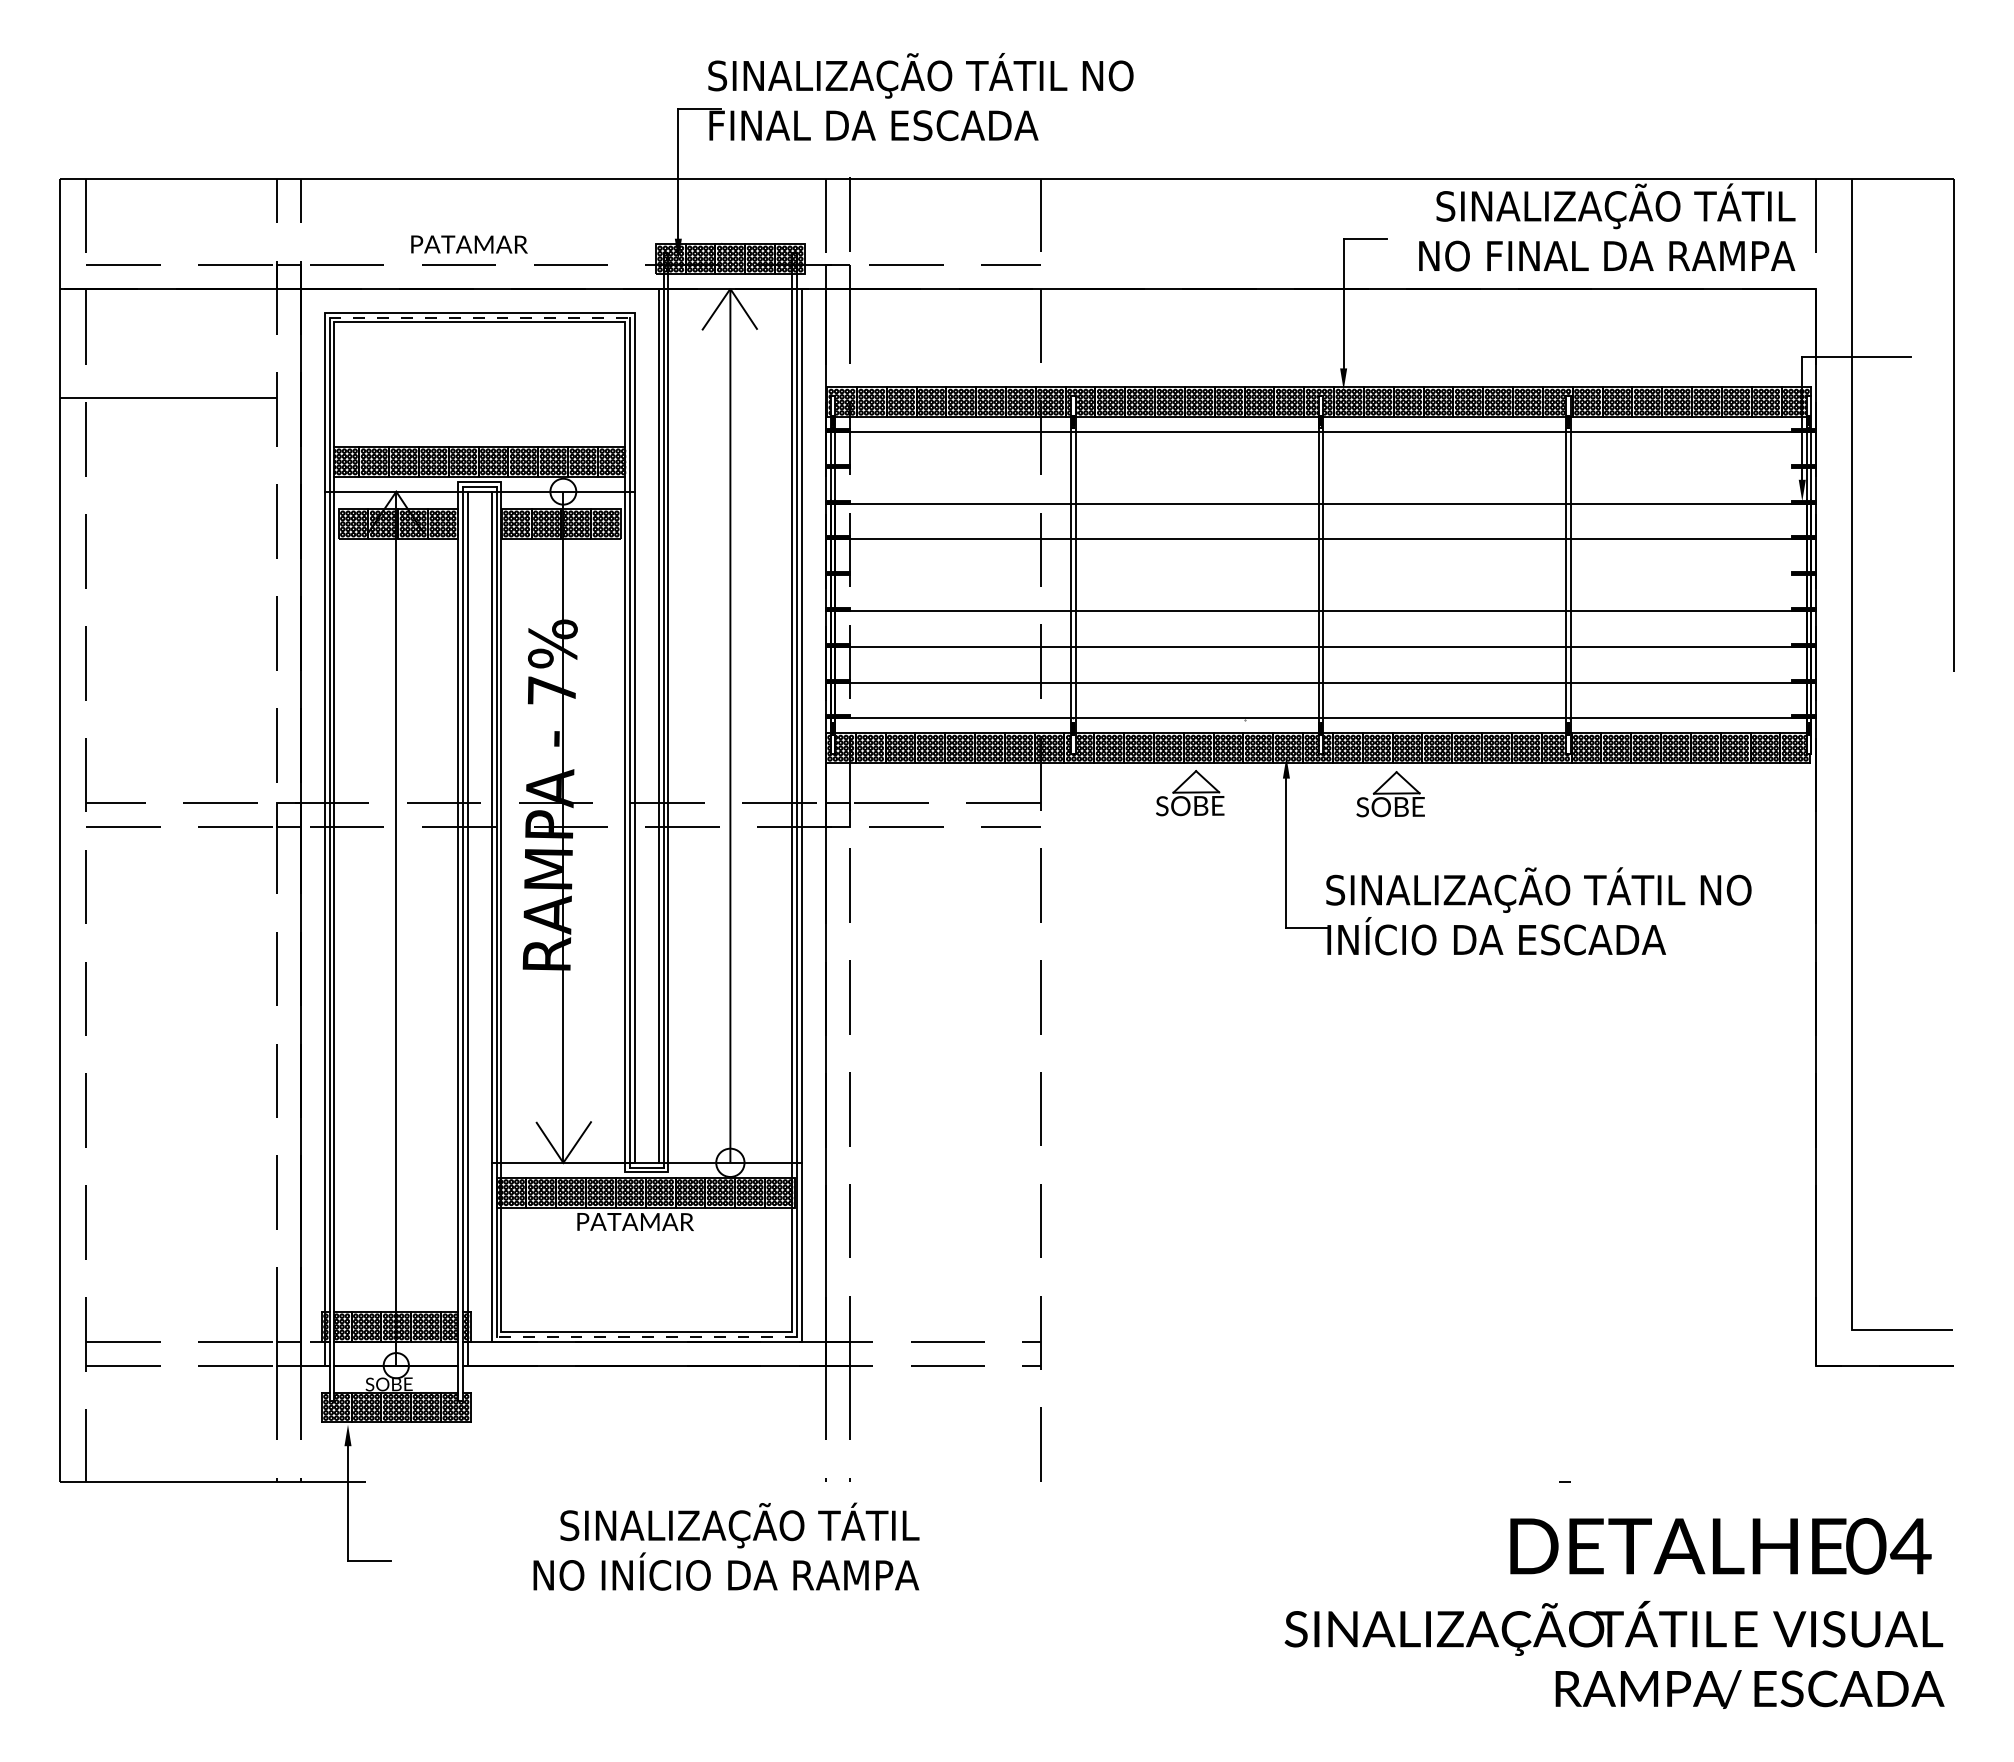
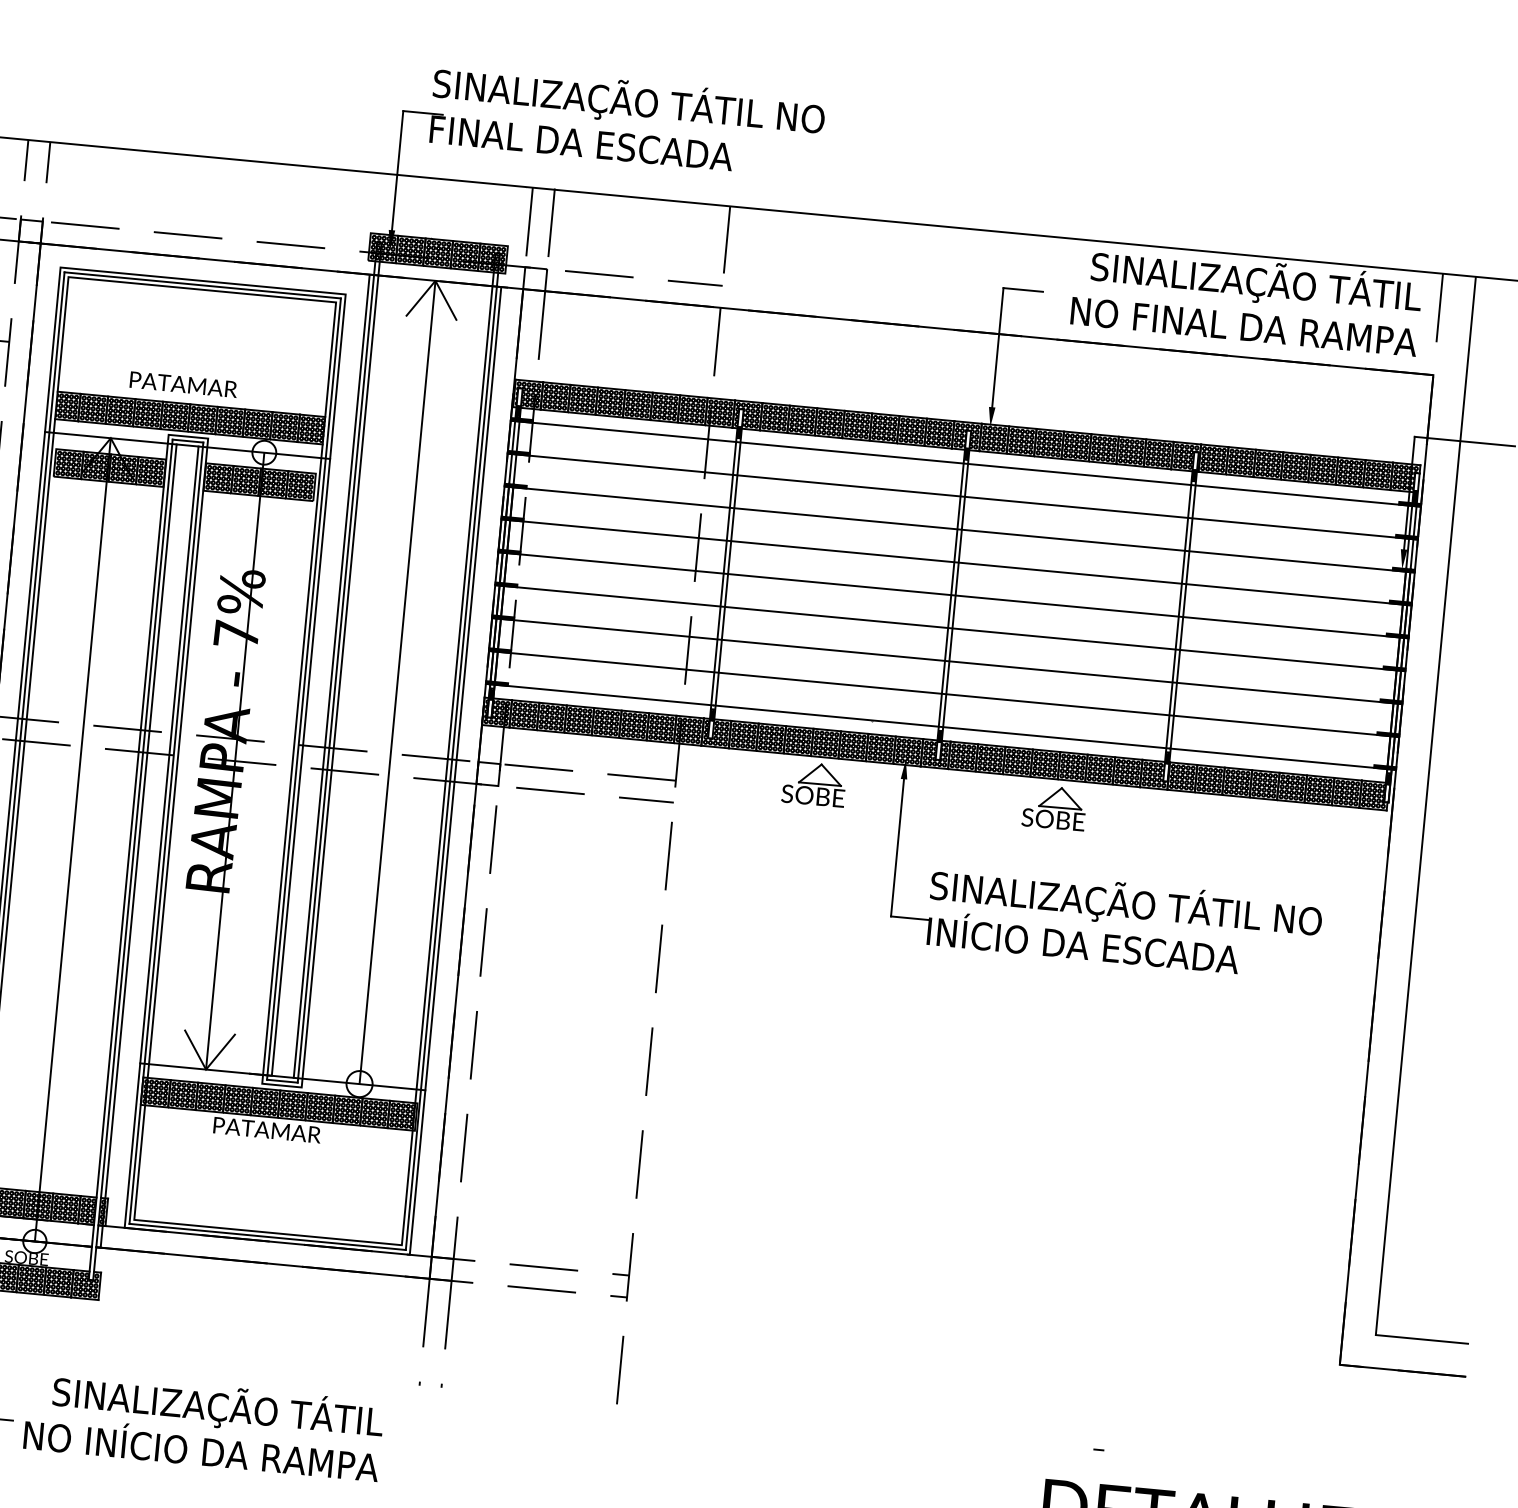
text: (469, 244) -> (183, 384), moved
line: (480, 317) -> (203, 285), dashed -> solid
line: (1320, 467) -> (962, 496), added
line: (1320, 575) -> (952, 595), added
part: (1390, 794) -> (1054, 808), moved
line: (646, 1337) -> (267, 1237), dashed -> solid
text: (726, 1546) -> (204, 1425), moved

